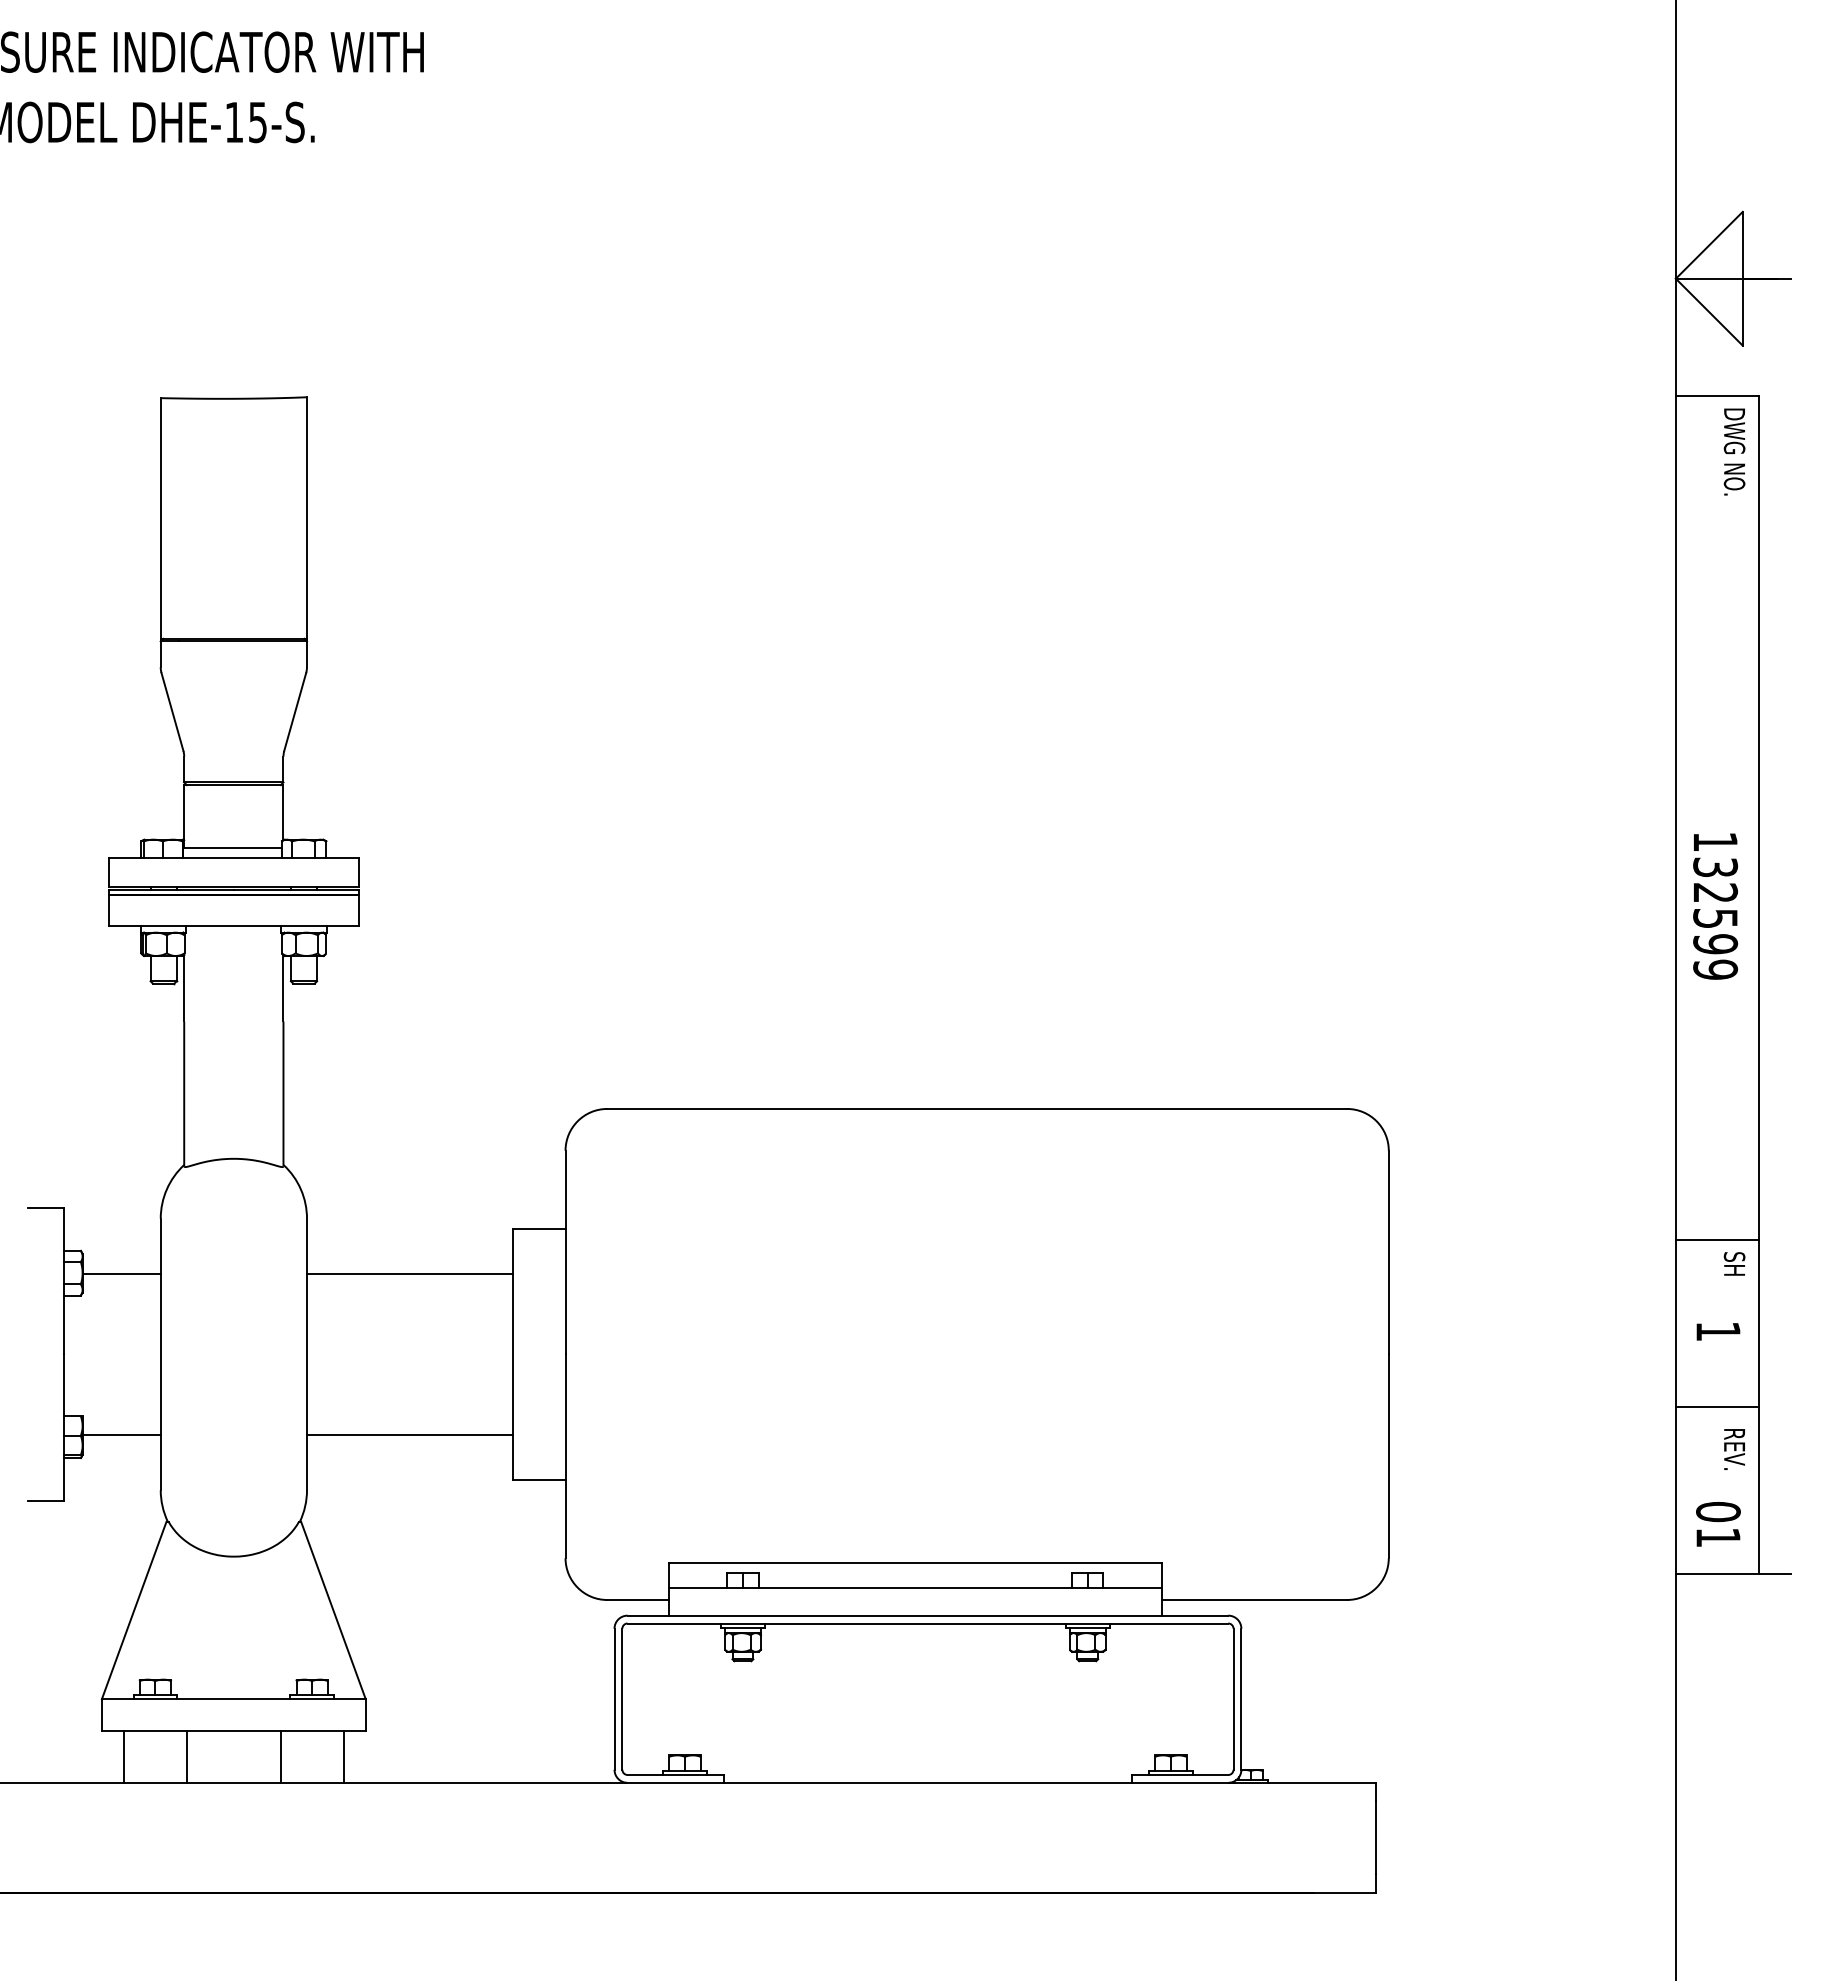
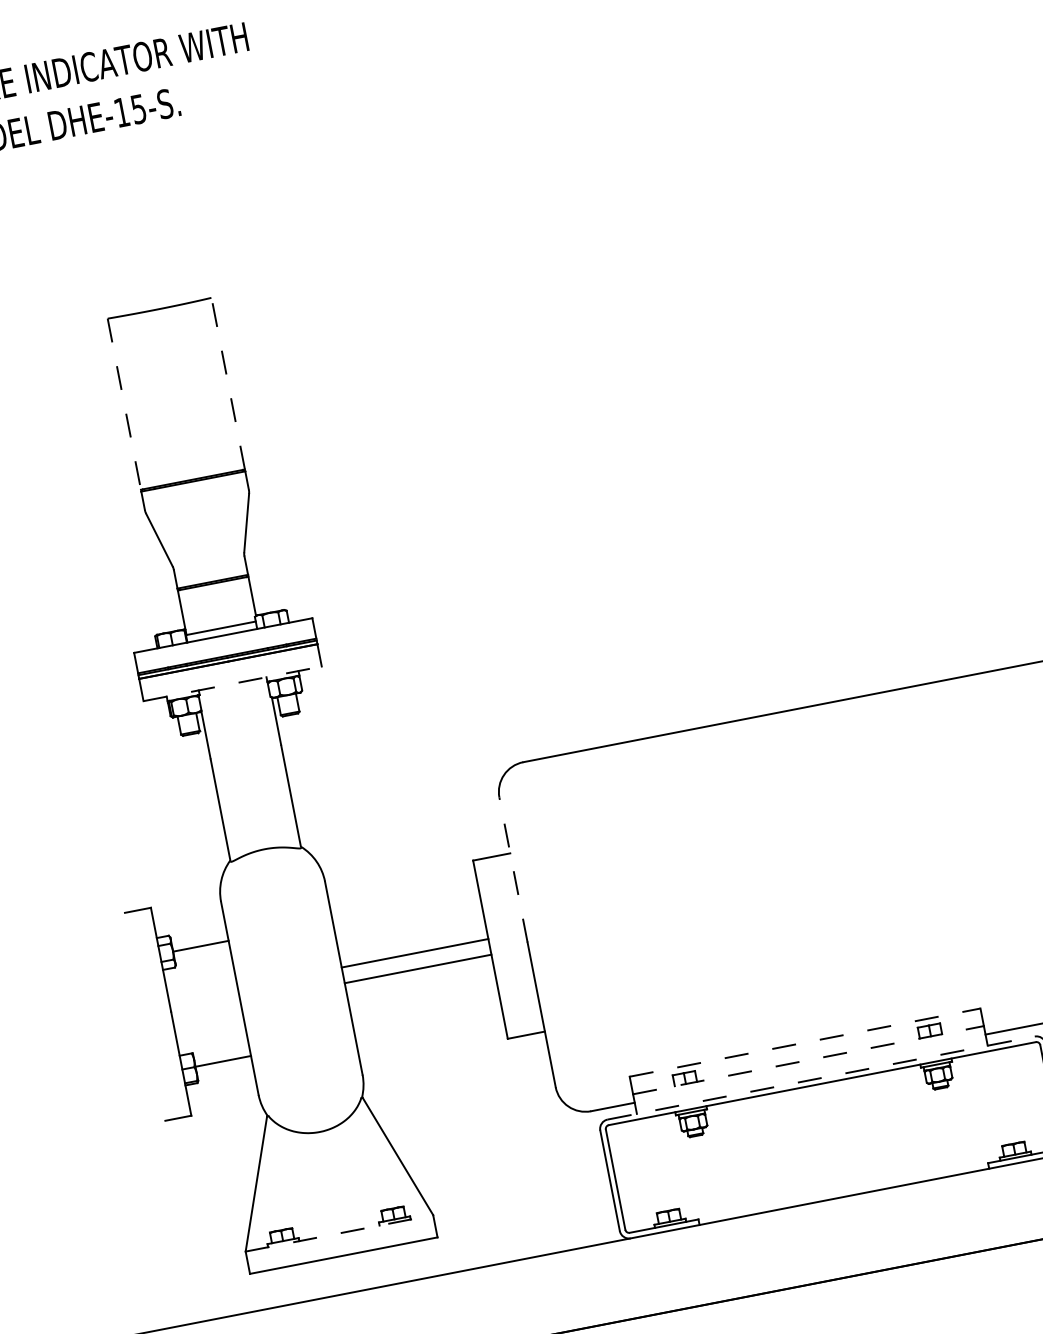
line: (160, 518) -> (124, 404), solid -> dashed
line: (306, 518) -> (227, 384), solid -> dashed
line: (234, 926) -> (233, 684), solid -> dashed
line: (565, 1252) -> (513, 870), solid -> dashed
line: (409, 1273) -> (417, 969), moved
line: (409, 1435) -> (414, 953), moved
line: (915, 1563) -> (805, 1042), solid -> dashed
line: (915, 1588) -> (808, 1060), solid -> dashed
line: (928, 1615) -> (821, 1077), solid -> dashed
line: (233, 1699) -> (339, 1233), solid -> dashed
line: (124, 1756) -> (269, 1289), removed
line: (186, 1756) -> (313, 1280), removed
line: (280, 1756) -> (380, 1267), removed
line: (343, 1756) -> (425, 1258), removed

